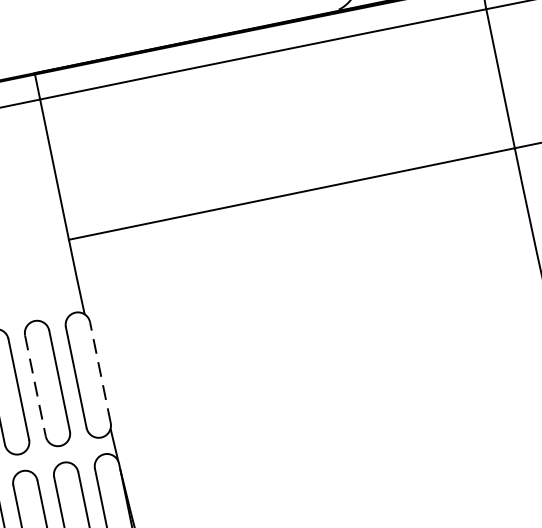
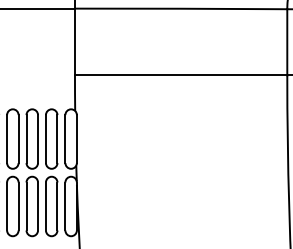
line: (99, 373) -> (76, 139), dashed -> solid
line: (34, 387) -> (45, 139), dashed -> solid

